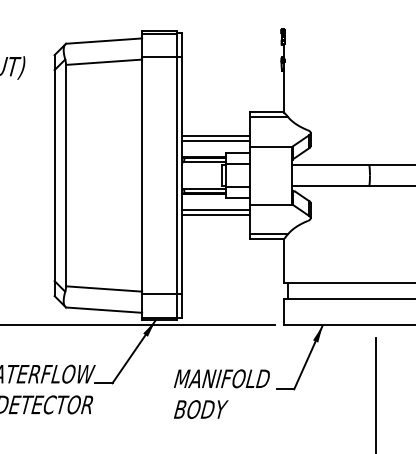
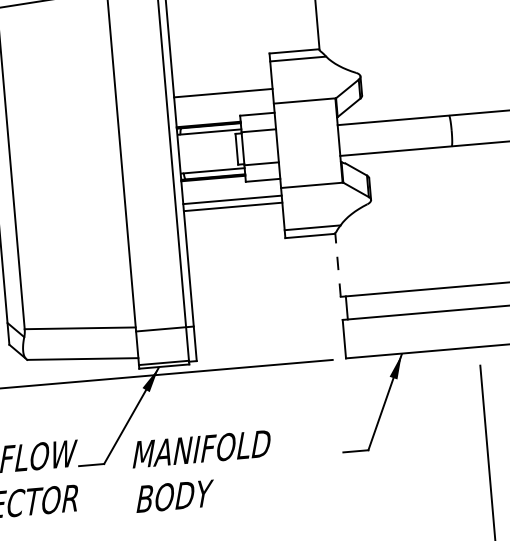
line: (215, 141) -> (223, 100), removed
line: (284, 260) -> (338, 264), solid -> dashed
text: (221, 393) -> (202, 470), moved

